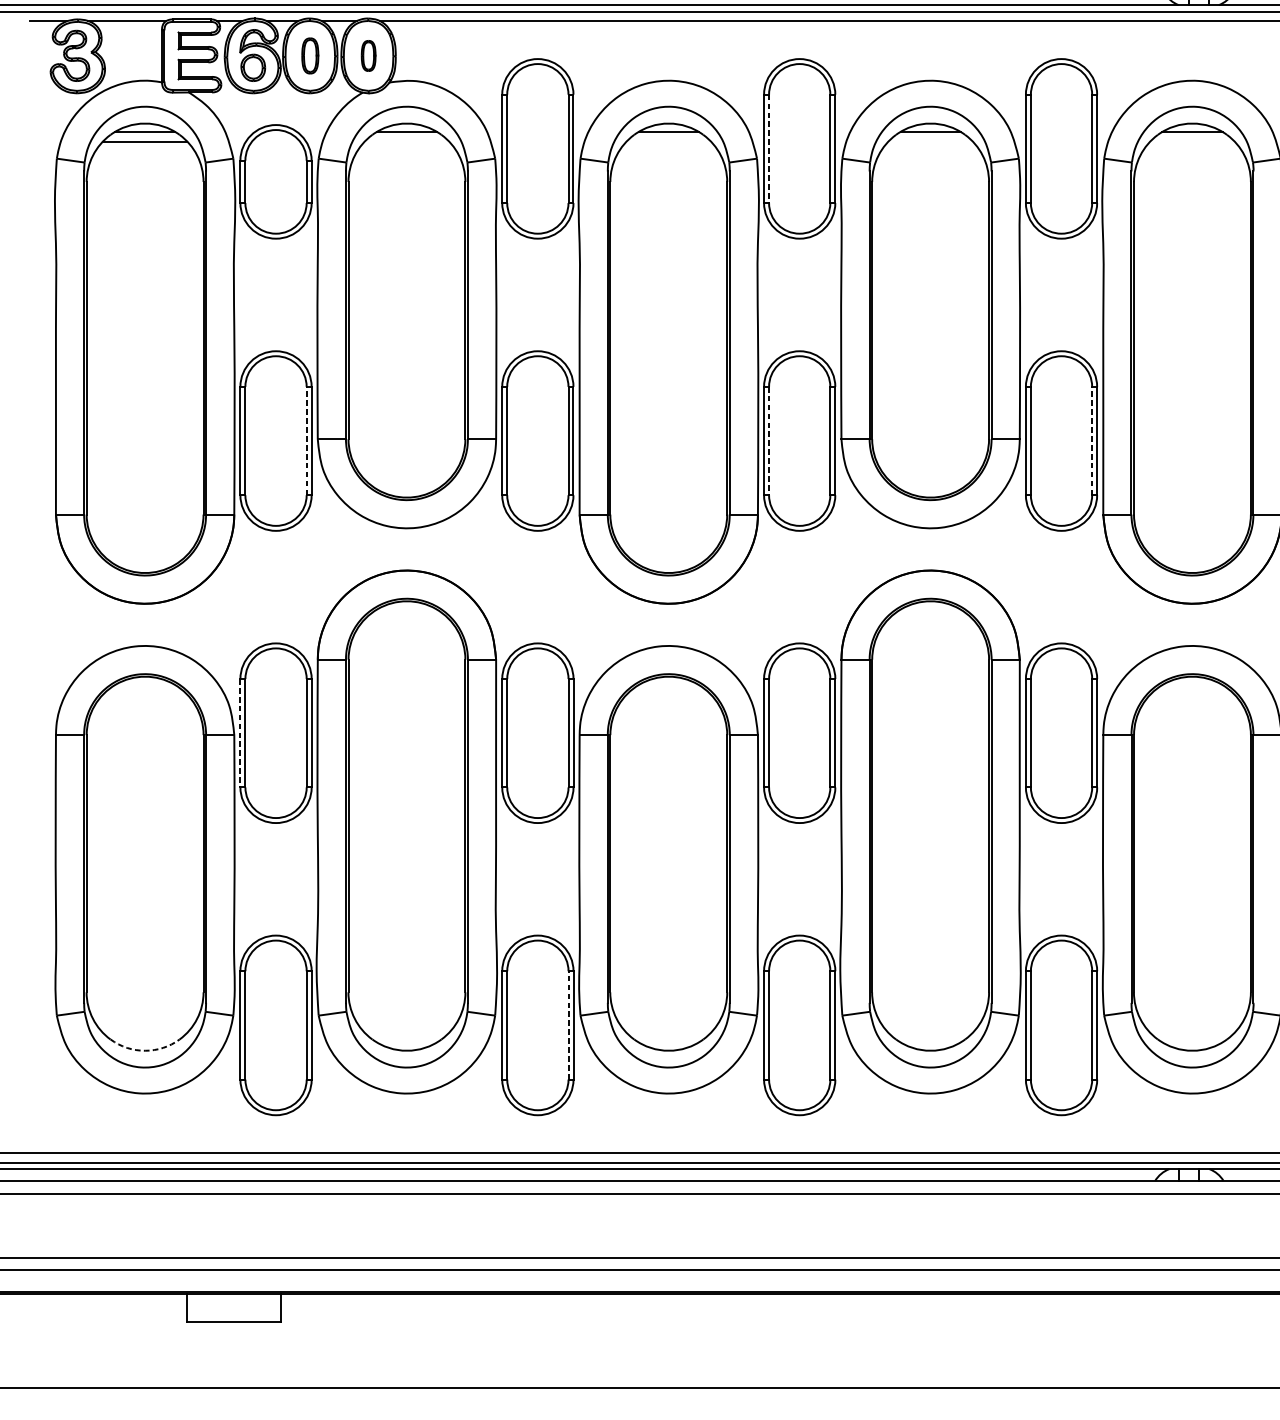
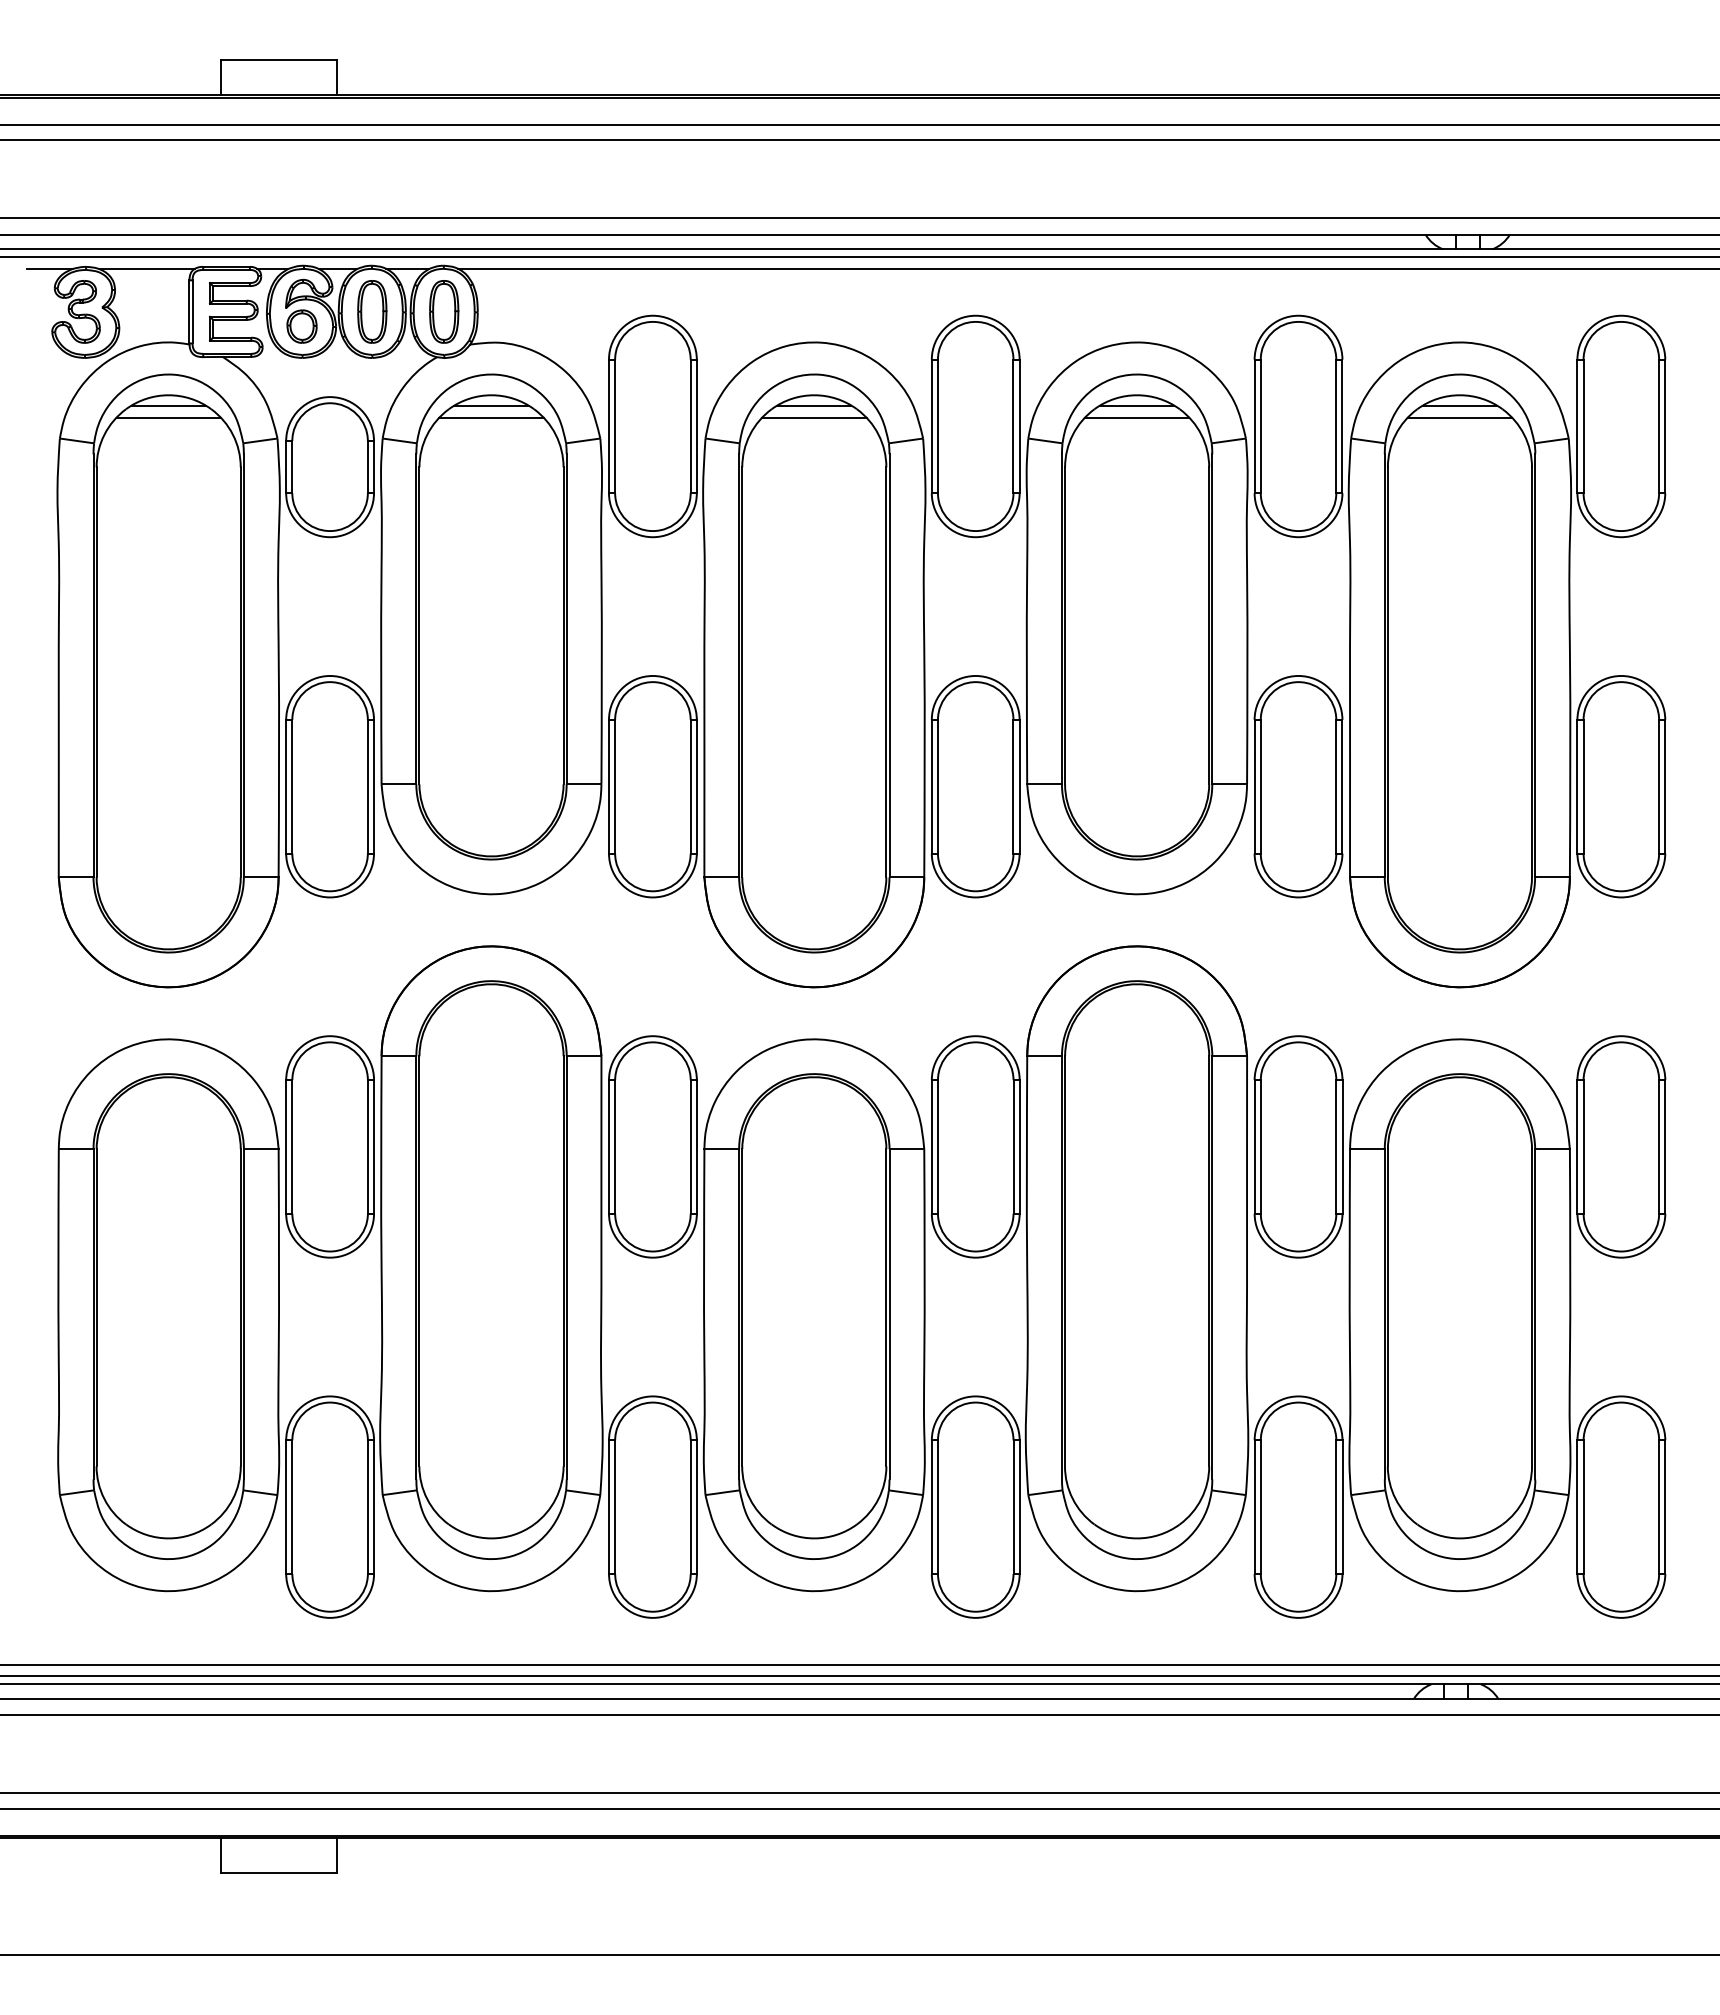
part: (310, 55) -> (372, 311), size x1.43
part: (368, 55) -> (444, 311), size x1.67
line: (406, 142) -> (491, 418), added
line: (668, 142) -> (814, 418), added
line: (930, 142) -> (1136, 418), added
line: (1192, 142) -> (1459, 418), added
line: (768, 148) -> (937, 426), dashed -> solid
line: (306, 440) -> (367, 786), dashed -> solid
line: (768, 440) -> (937, 786), dashed -> solid
line: (1092, 440) -> (1336, 786), dashed -> solid
line: (240, 732) -> (286, 1146), dashed -> solid
line: (568, 1025) -> (690, 1507), dashed -> solid
arc: (144, 1050) -> (168, 1538), dashed -> solid

